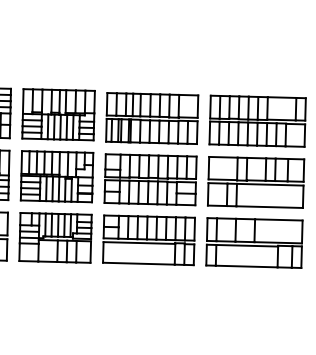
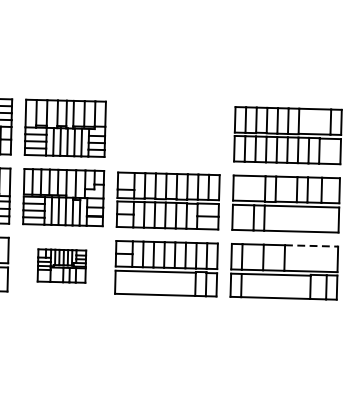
part: (152, 118) -> (170, 132), removed
line: (278, 219) -> (311, 245), solid -> dashed
part: (55, 237) -> (61, 265), size x0.6

